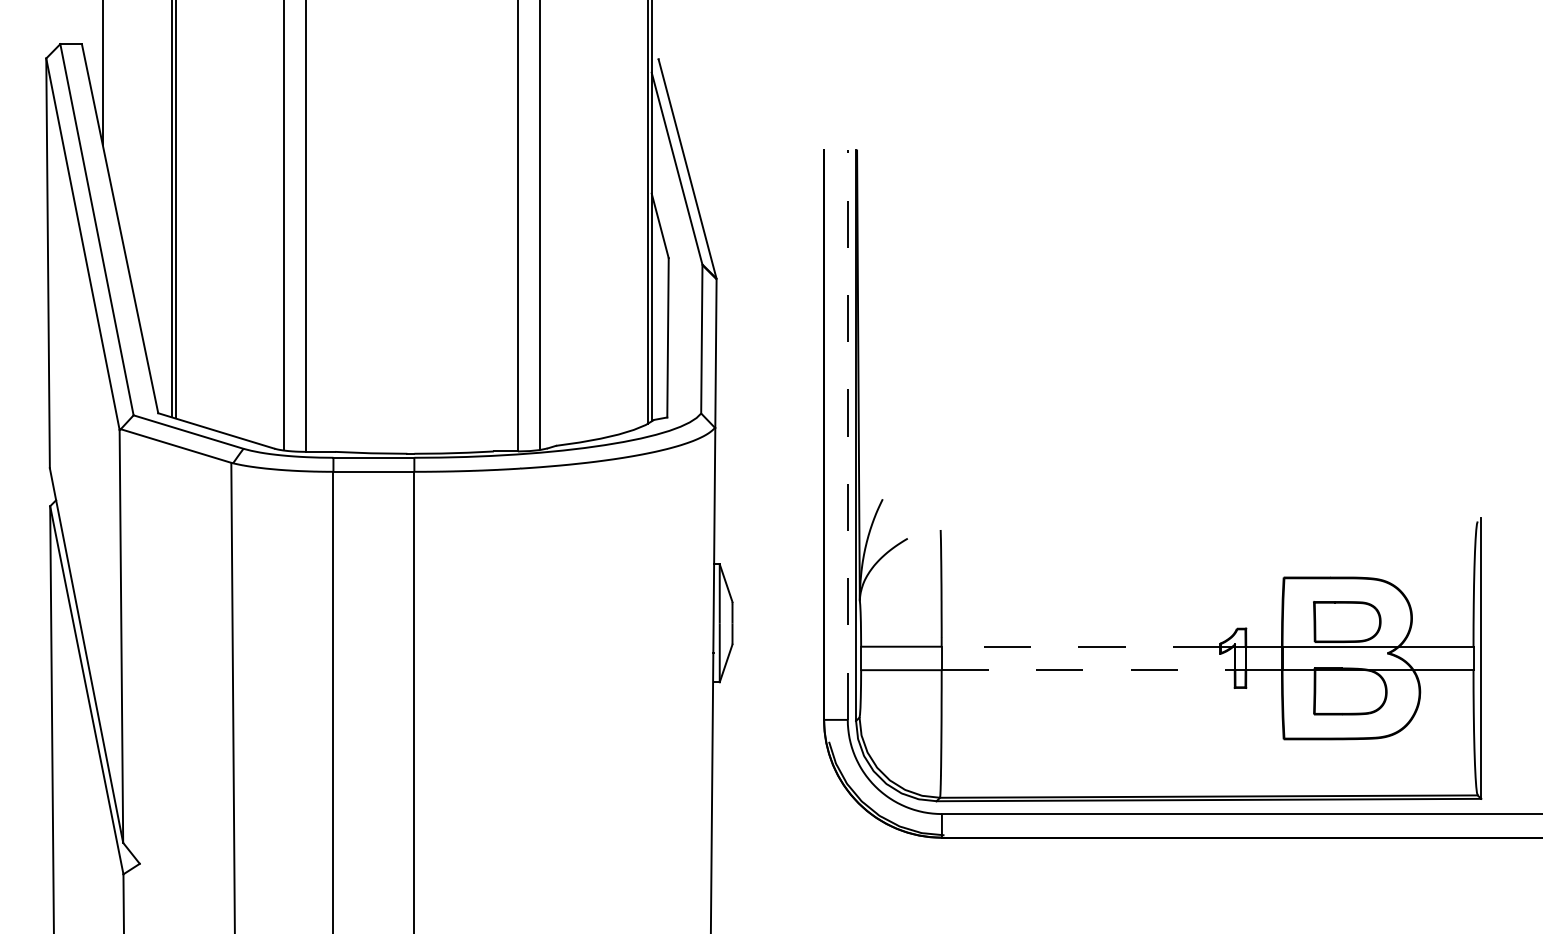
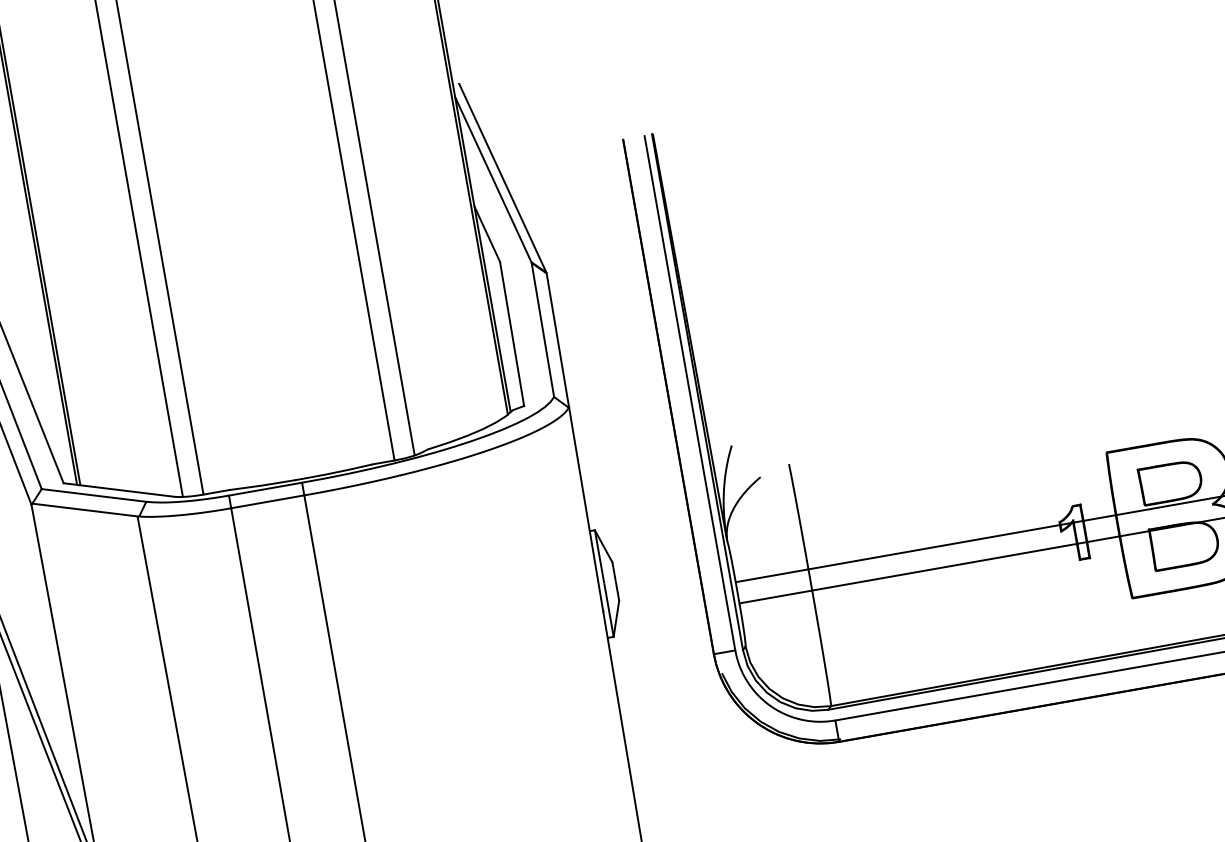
line: (847, 435) -> (689, 393), dashed -> solid
line: (1080, 646) -> (933, 547), dashed -> solid
line: (1088, 670) -> (944, 567), dashed -> solid

